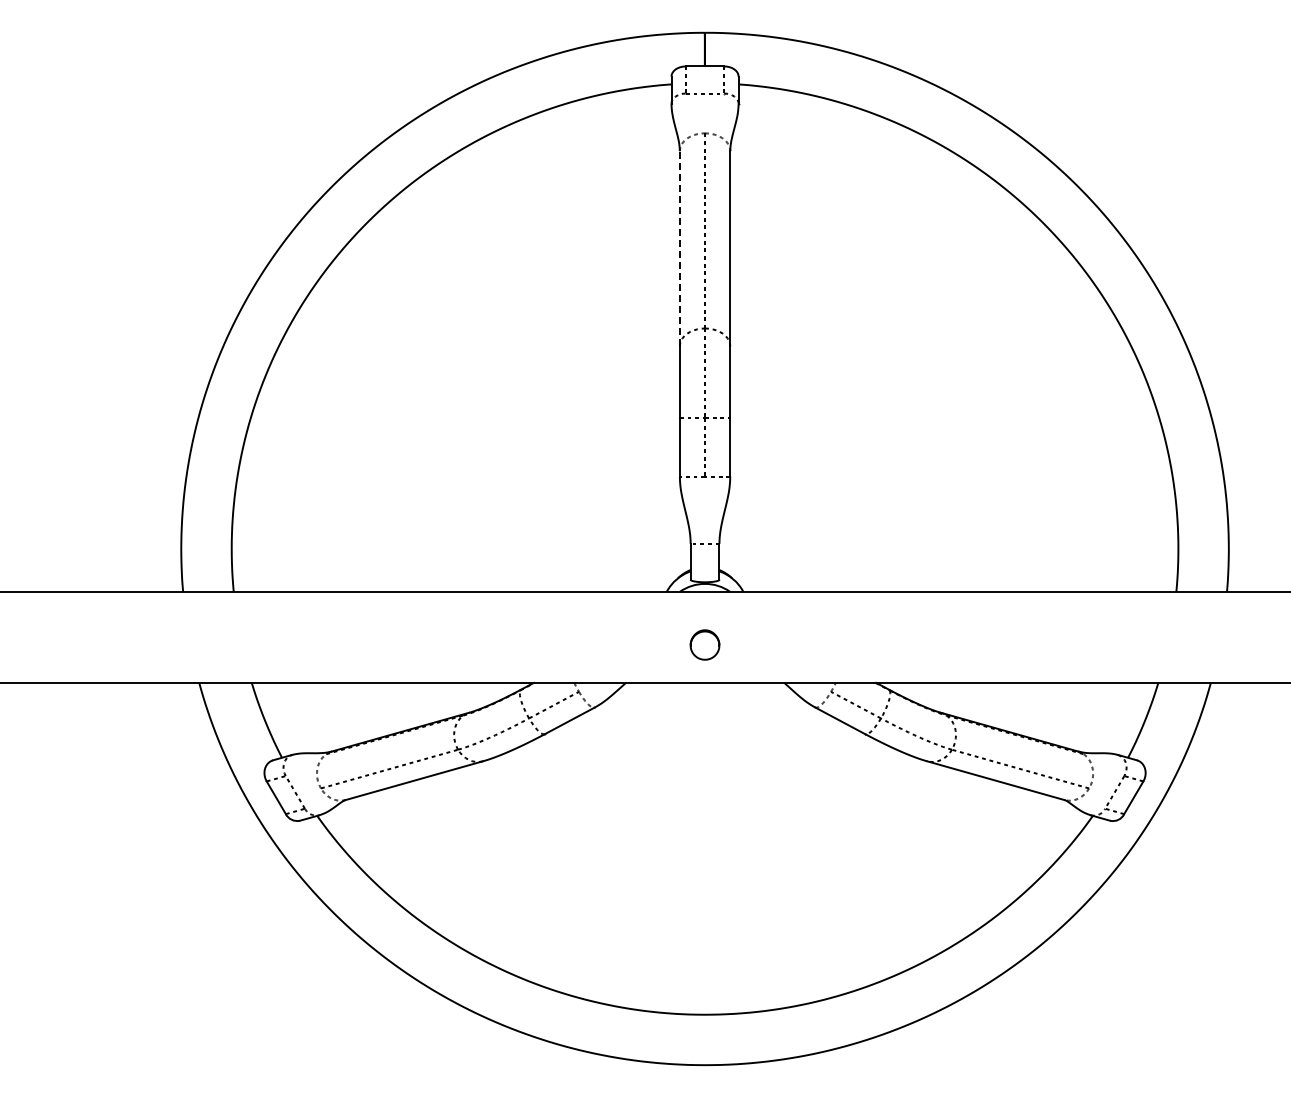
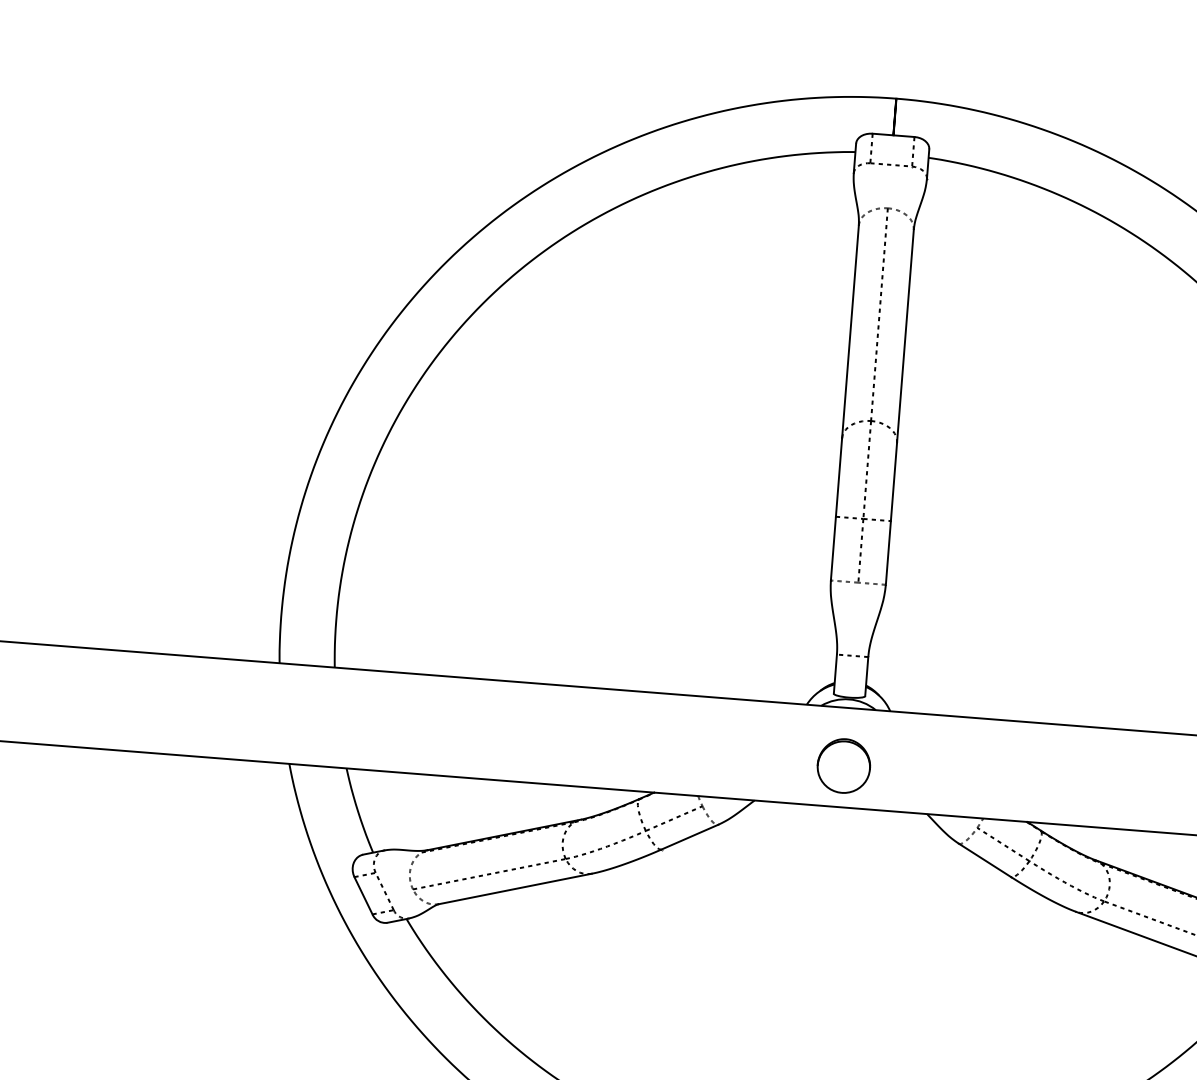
line: (679, 248) -> (850, 331), dashed -> solid
part: (704, 644) -> (843, 765), size x1.67

